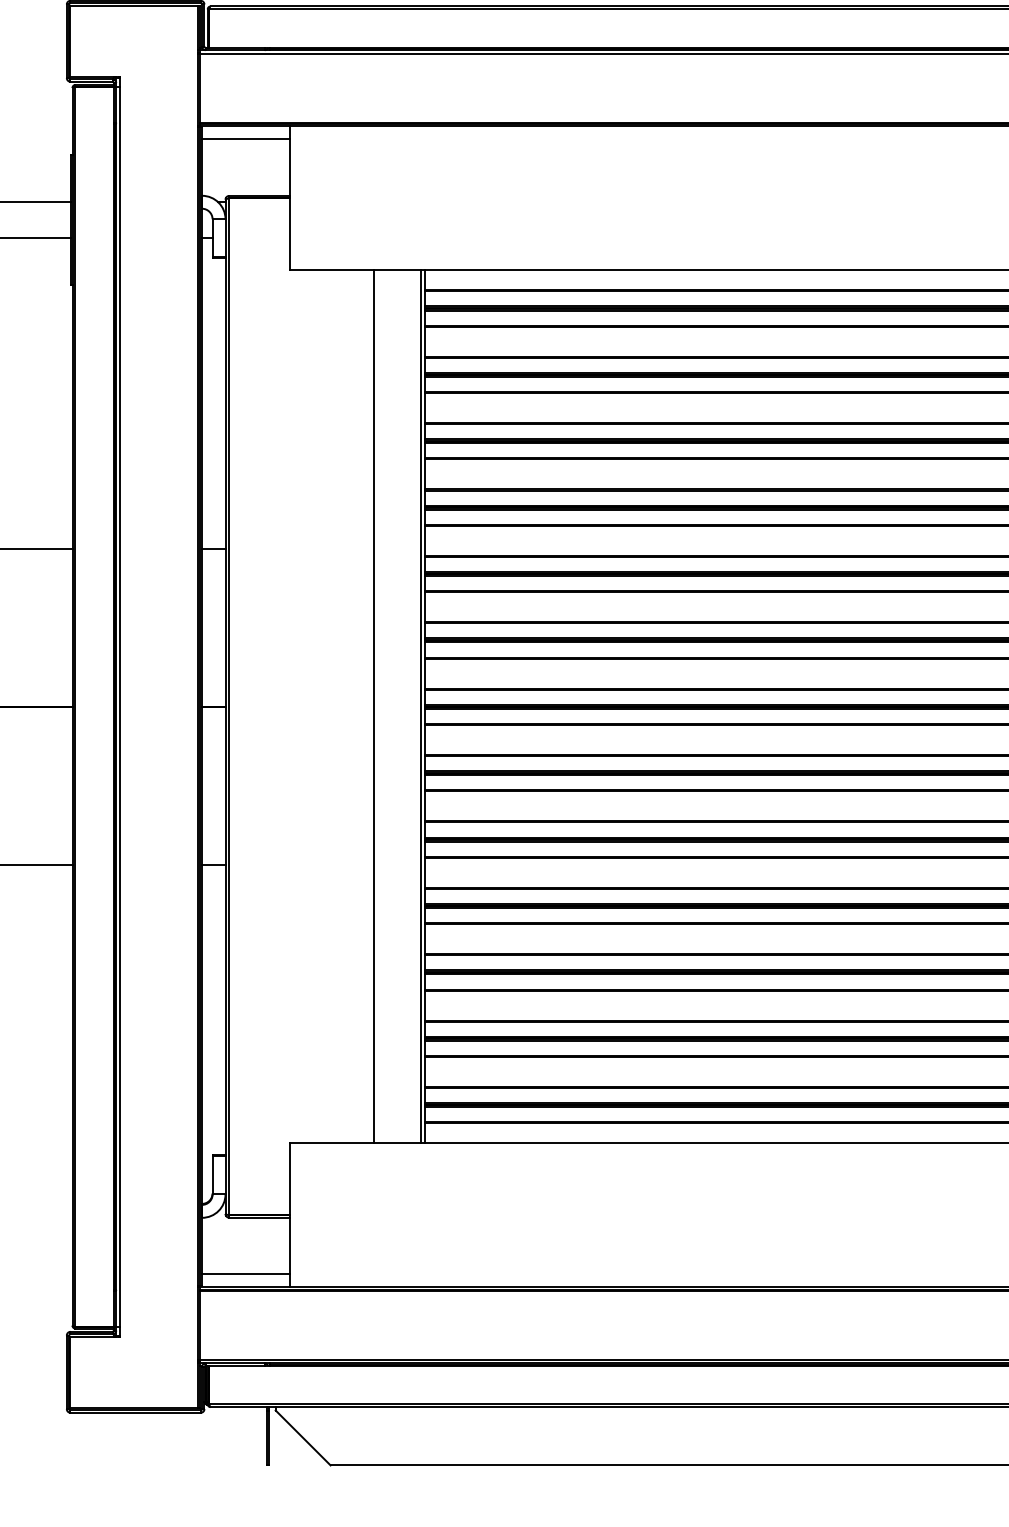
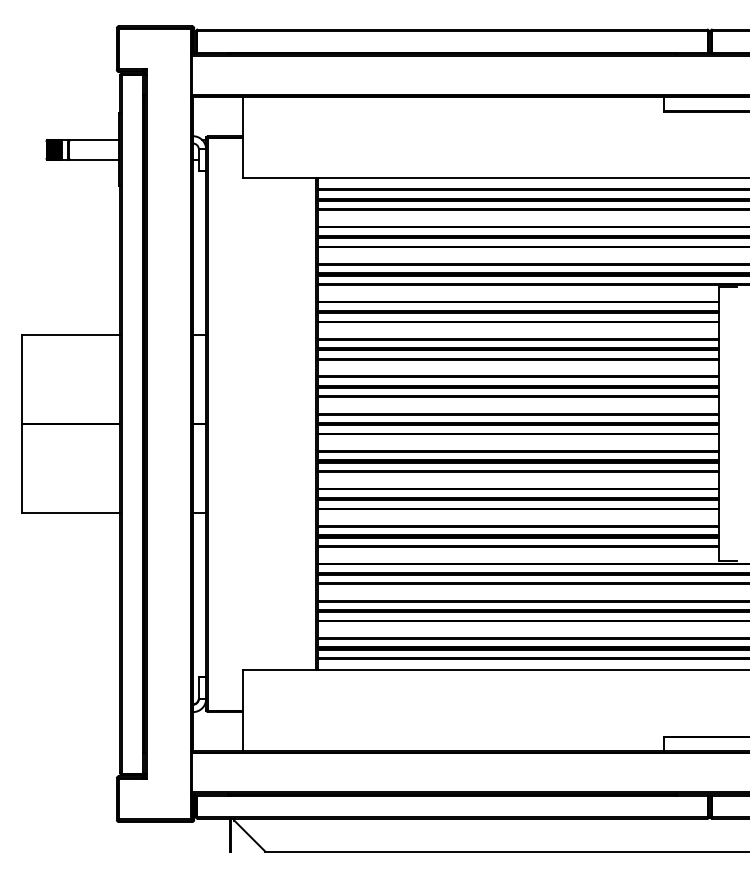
line: (245, 139) -> (217, 104), removed
line: (373, 707) -> (289, 424), removed
line: (245, 1273) -> (217, 743), removed

